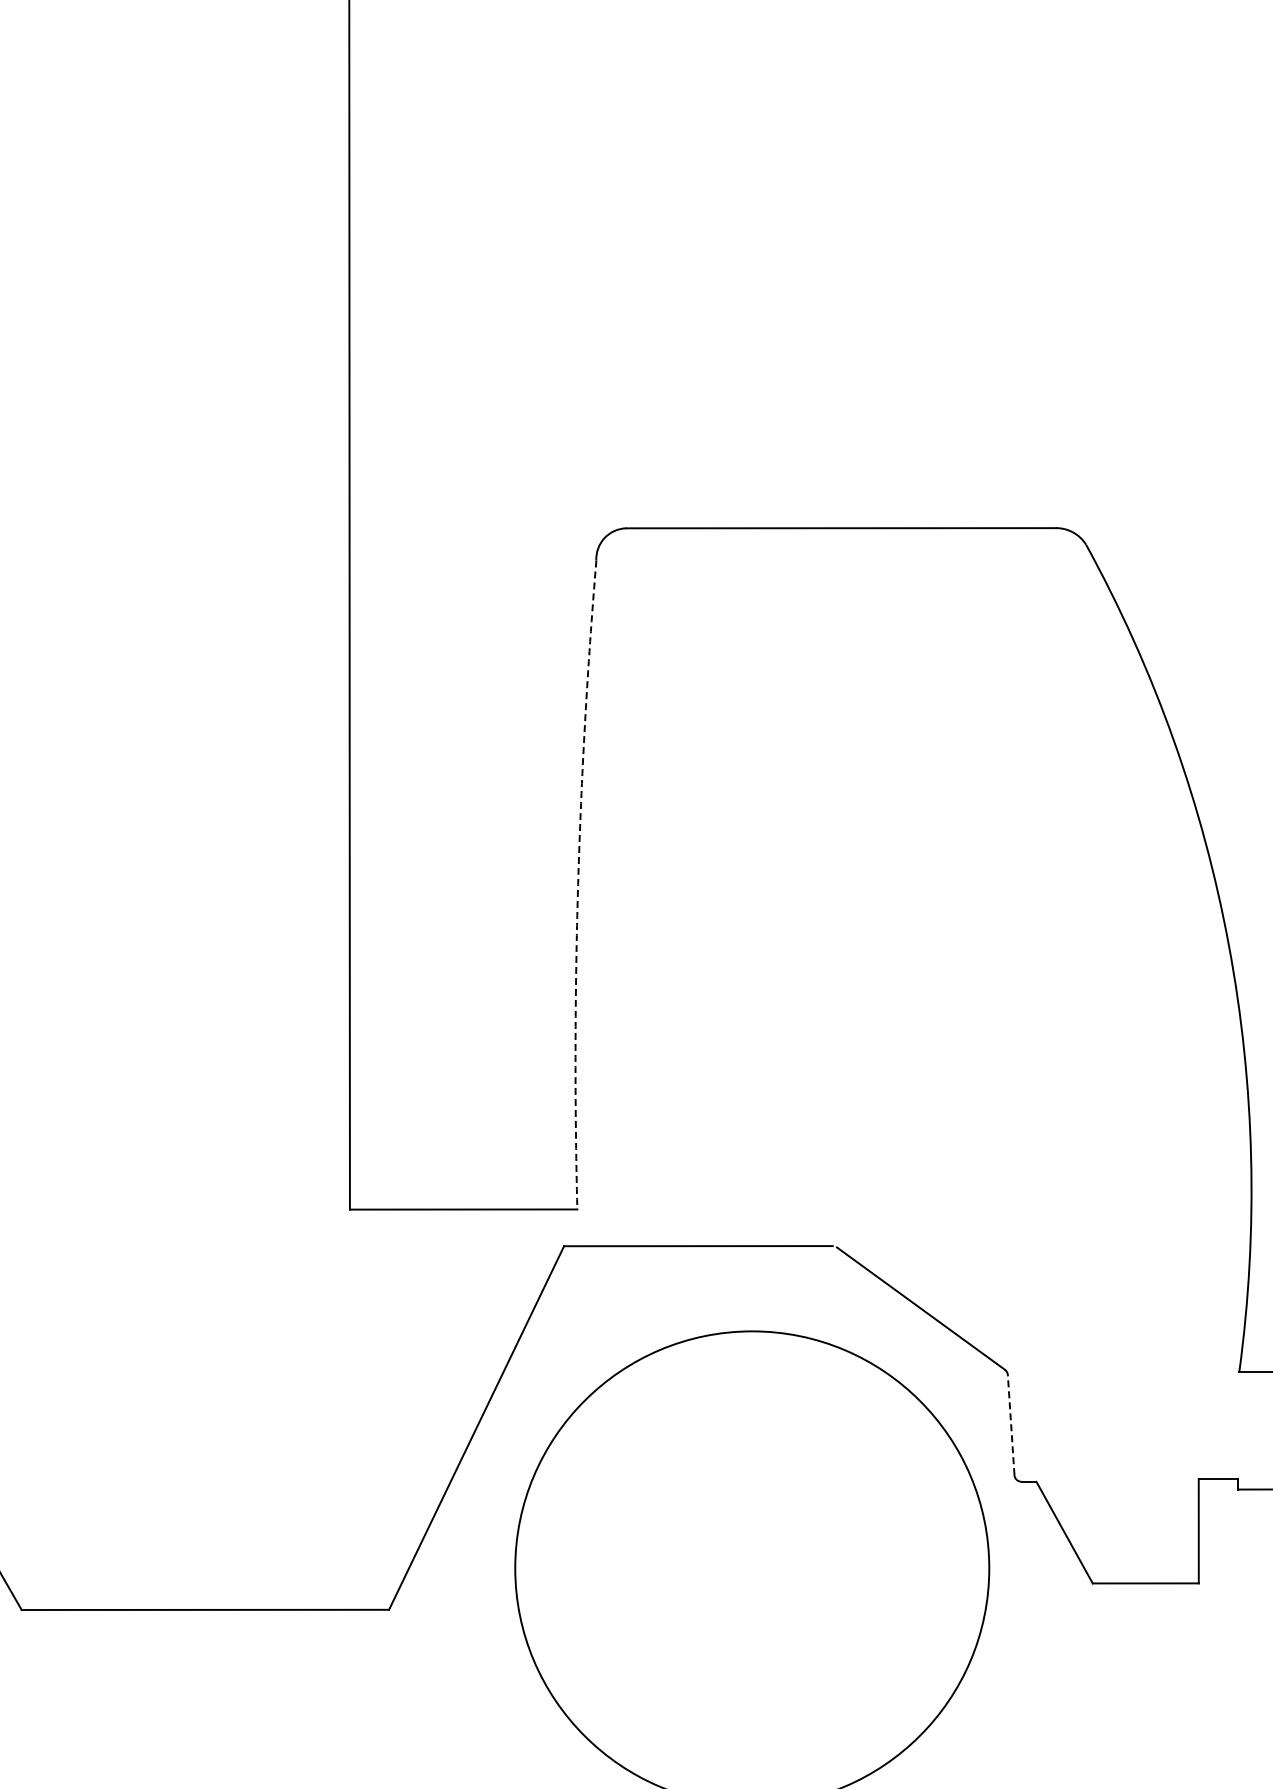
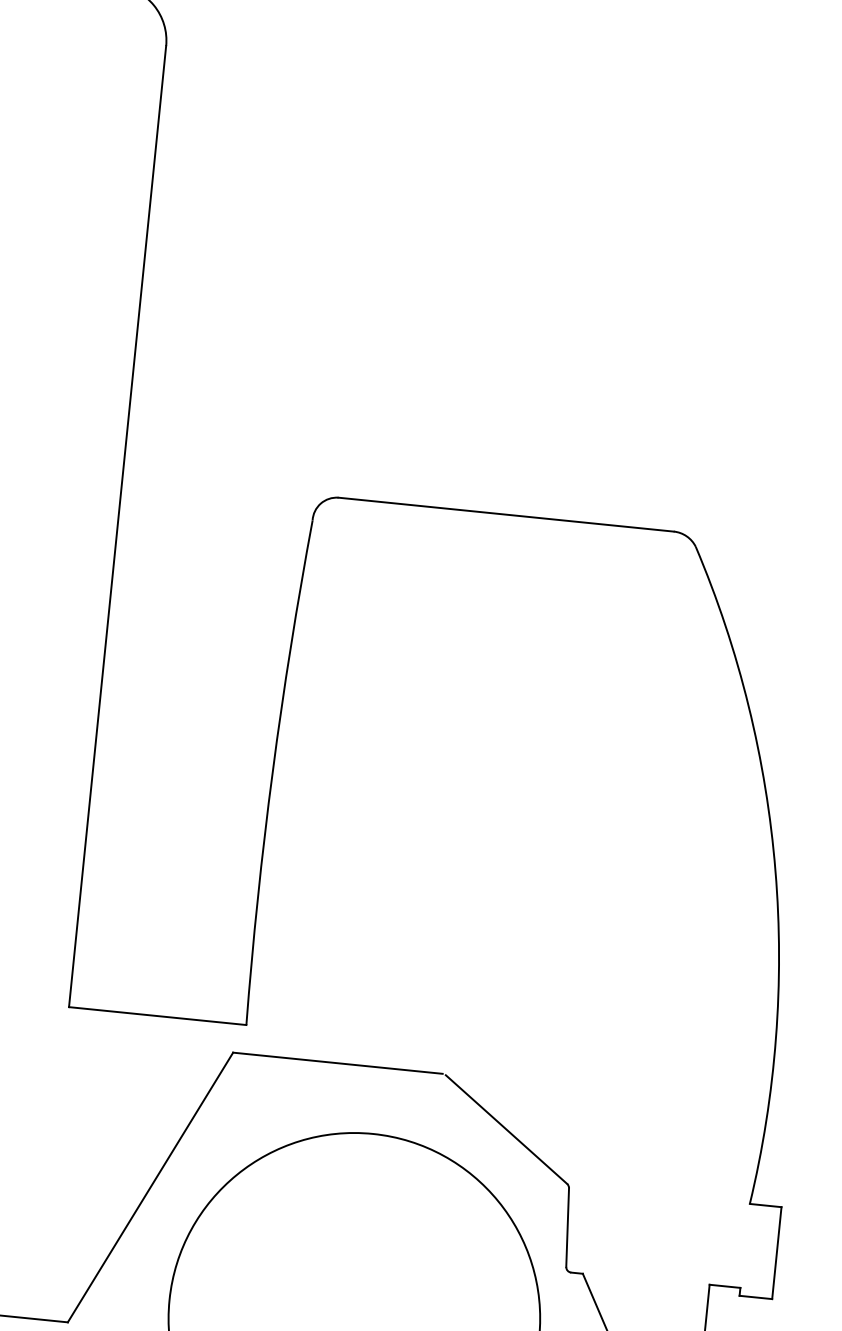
arc: (578, 884) -> (273, 771), dashed -> solid
line: (1011, 1424) -> (567, 1227), dashed -> solid

